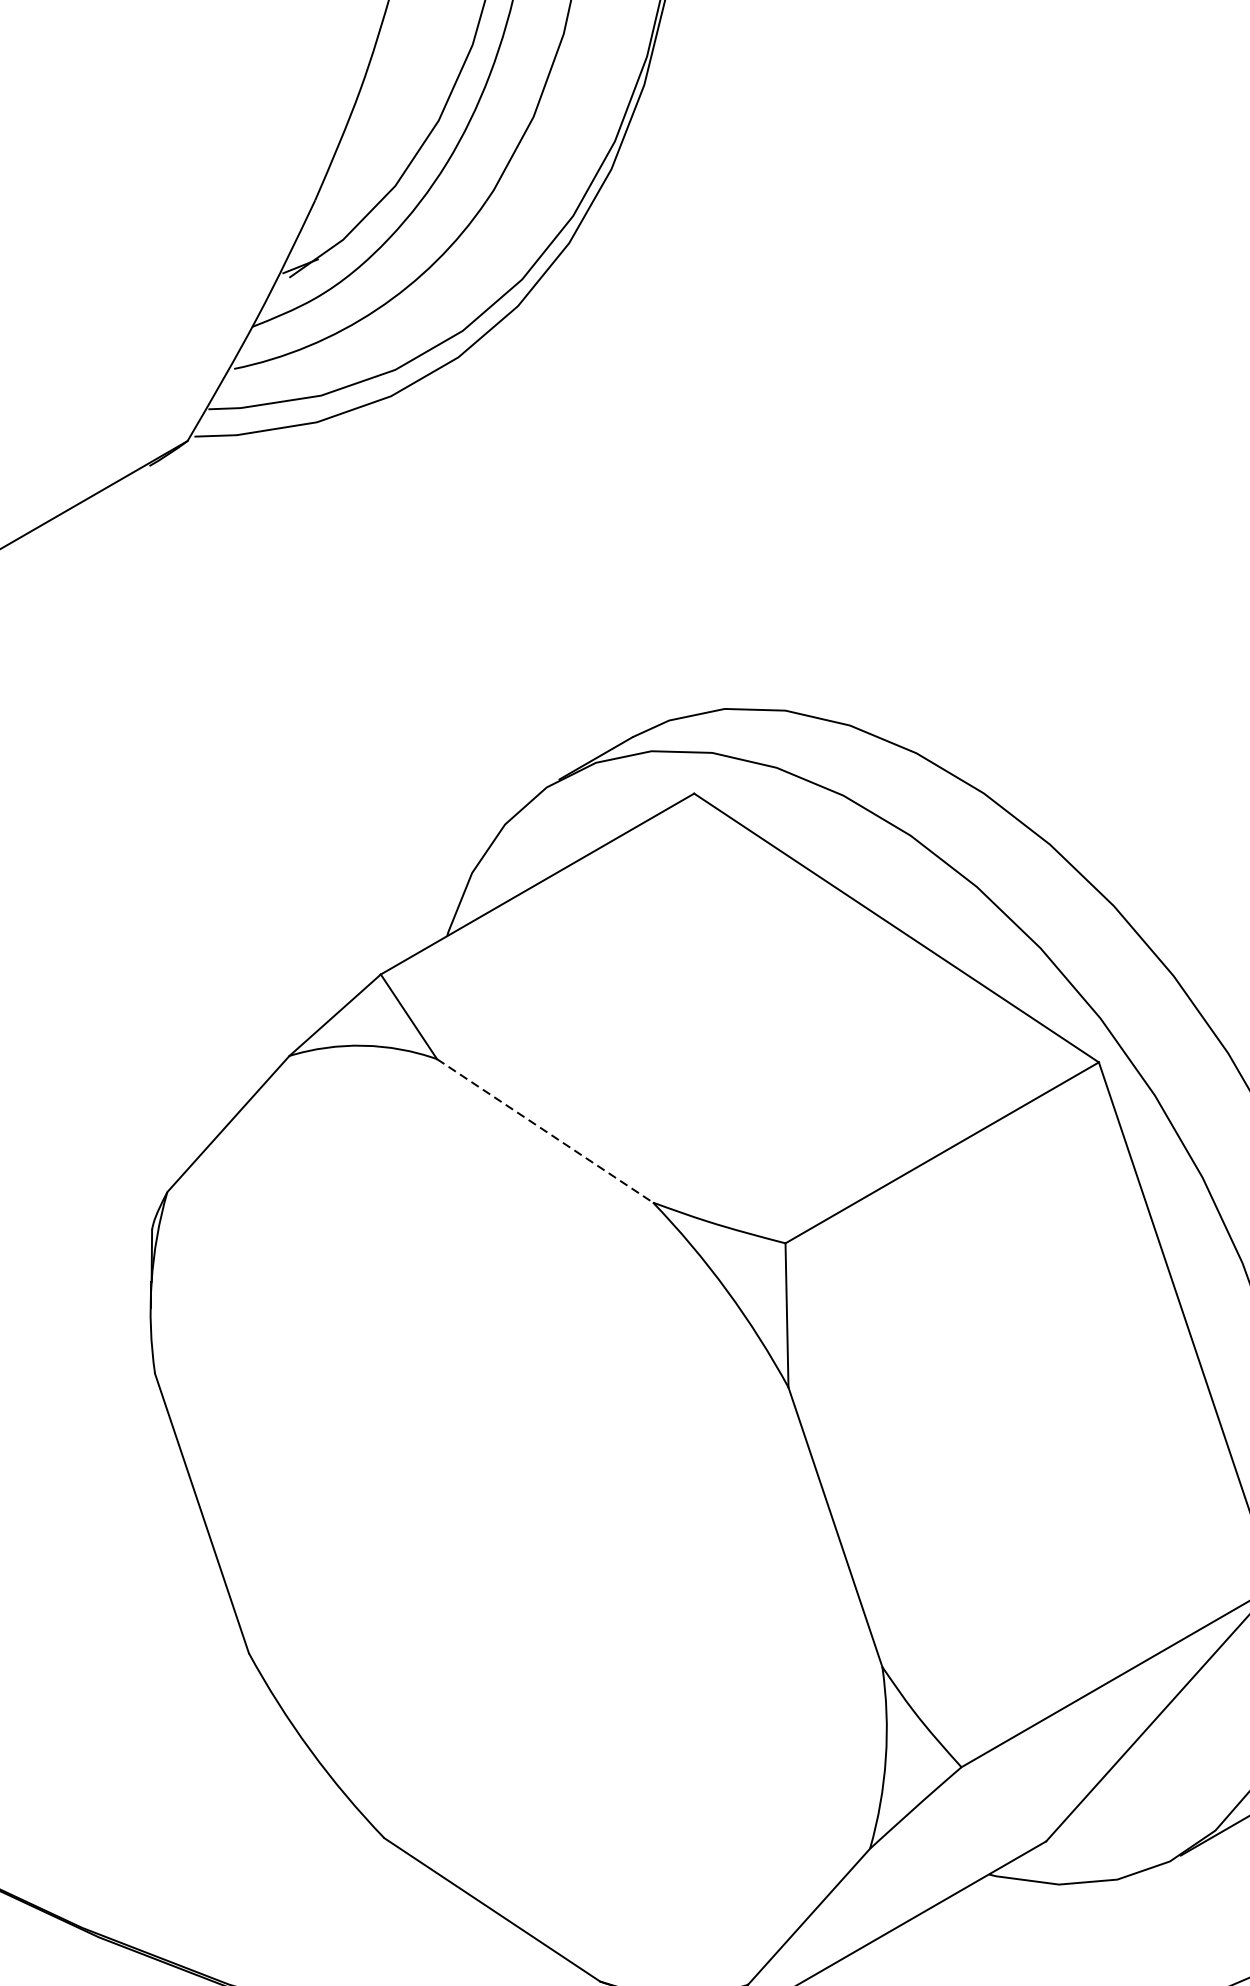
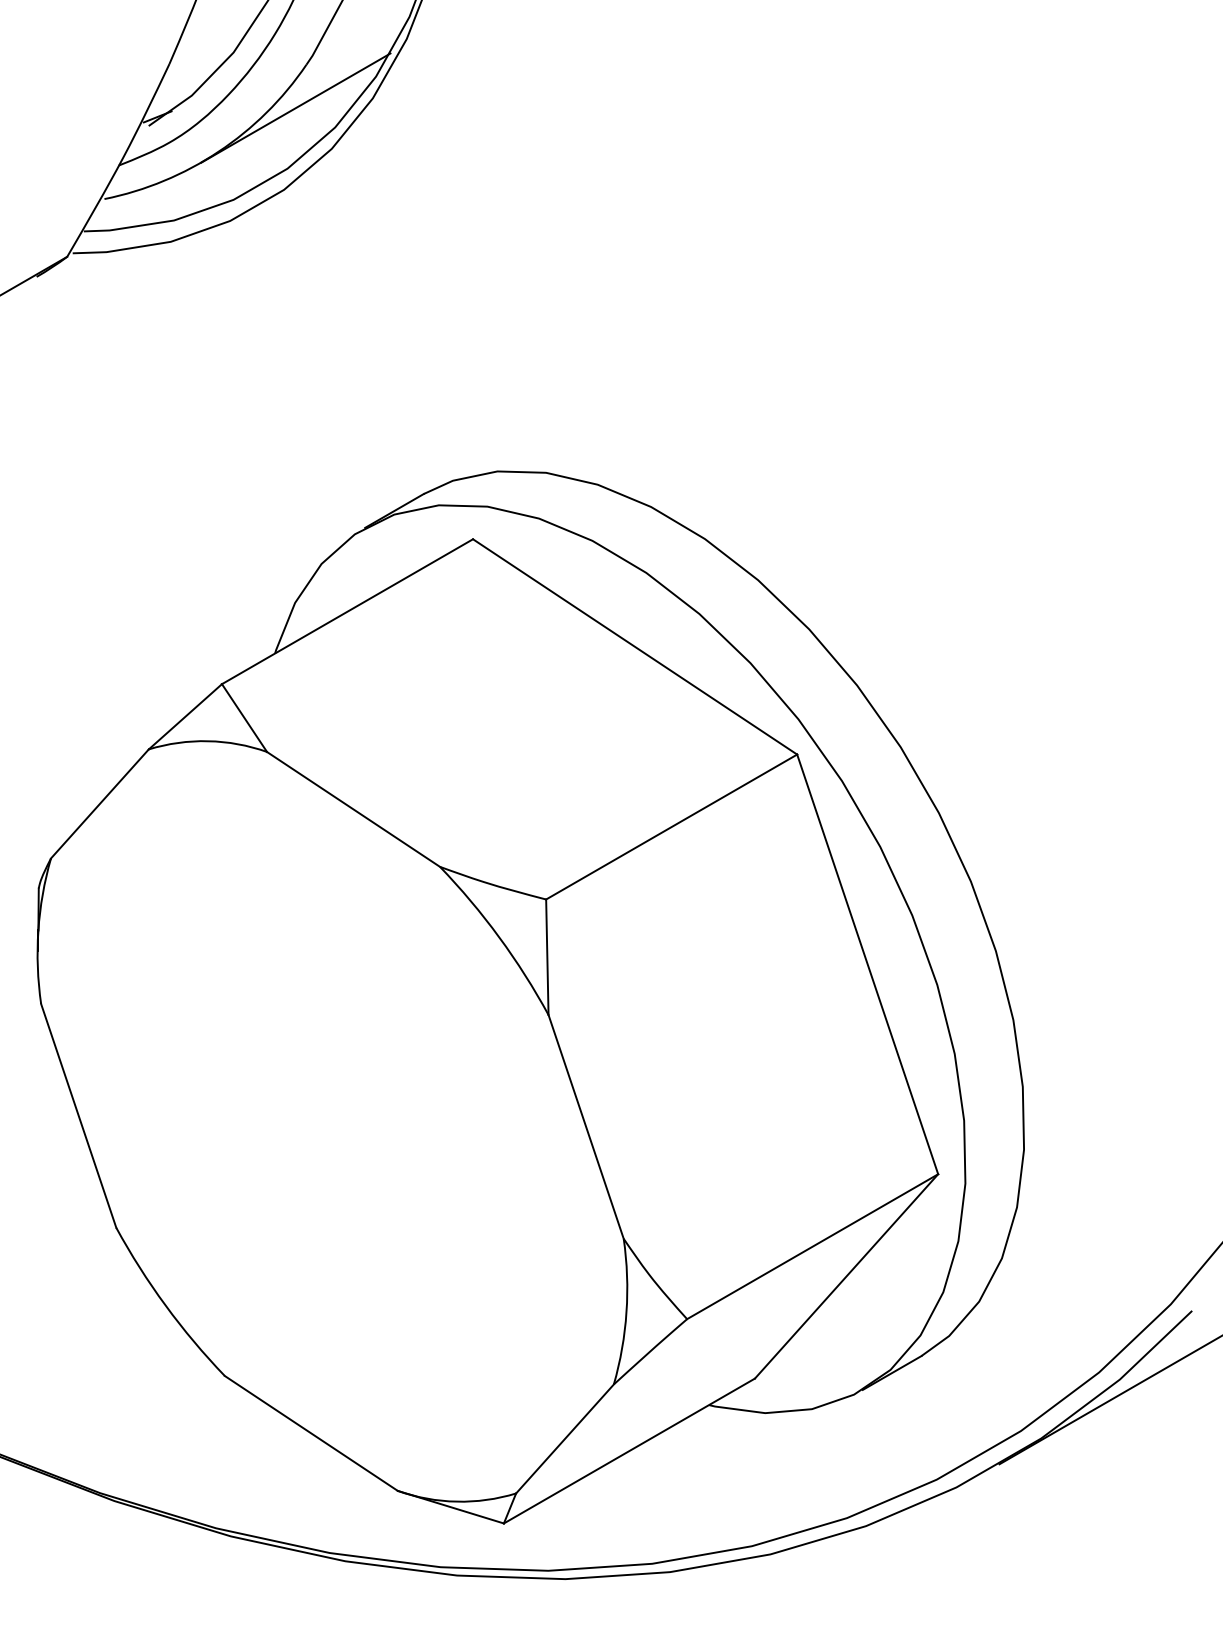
line: (472, 254) -> (295, 107), added
line: (545, 1130) -> (353, 809), dashed -> solid

